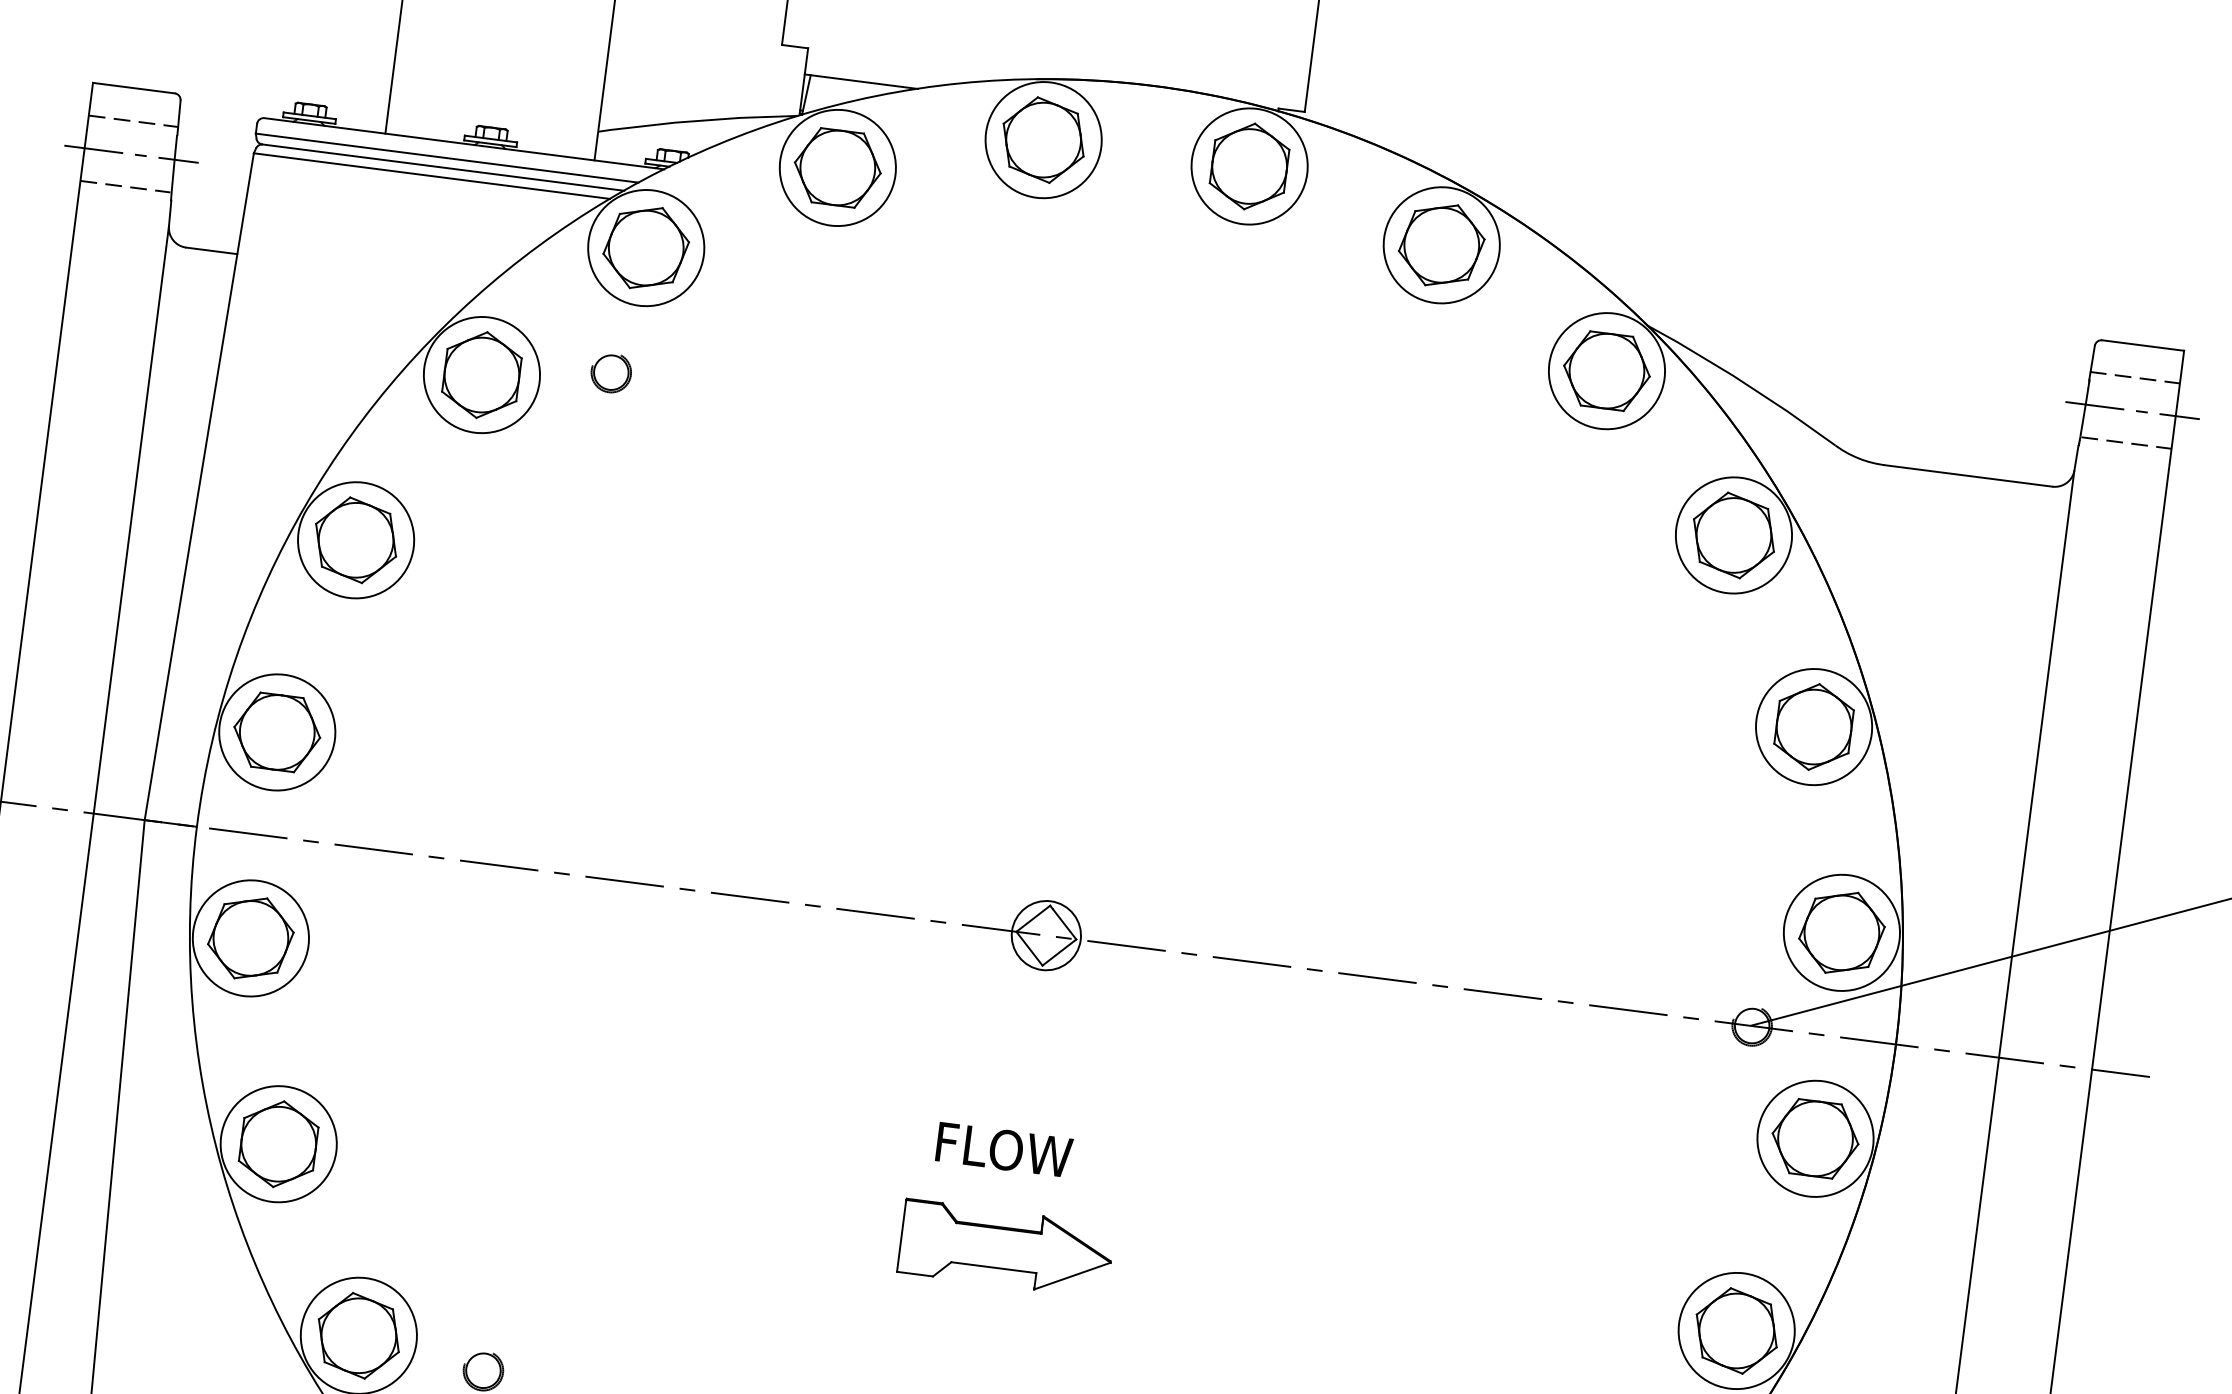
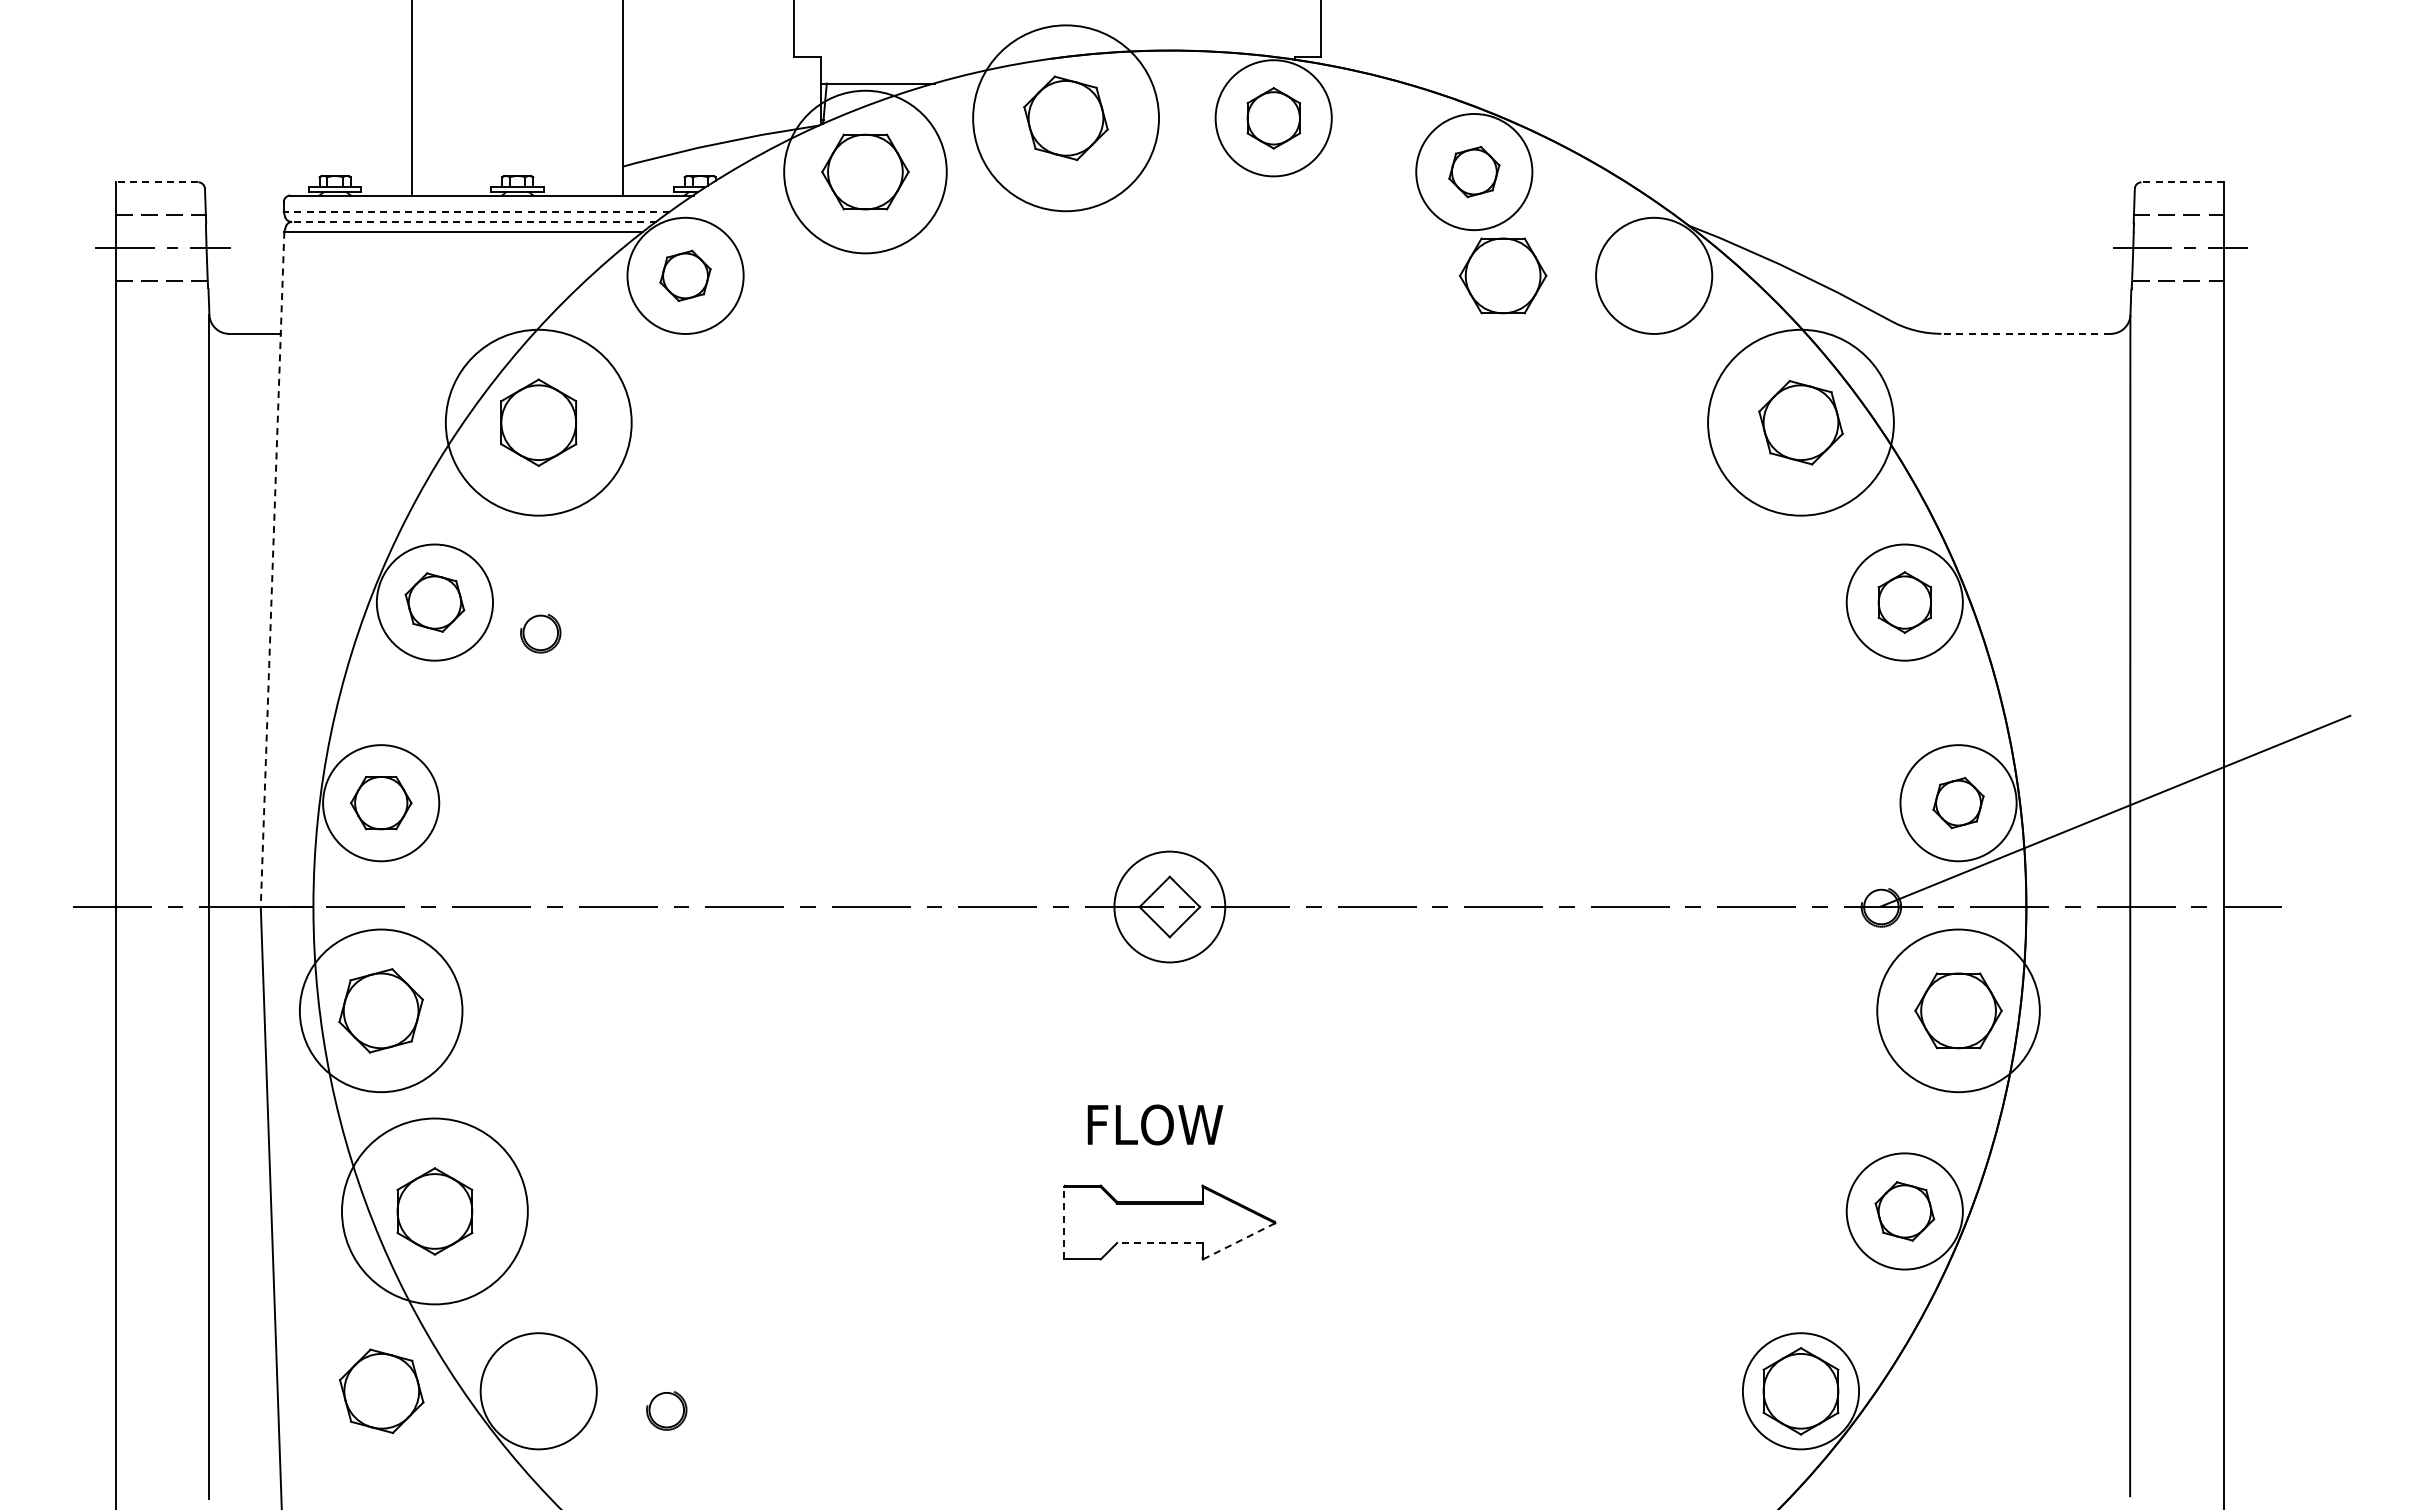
line: (133, 88) -> (156, 182), solid -> dashed
circle: (1043, 140) -> (1065, 118), size x1.6
line: (447, 157) -> (476, 211), solid -> dashed
part: (1249, 166) -> (1273, 118), size x0.7
line: (442, 167) -> (473, 221), solid -> dashed
circle: (837, 167) -> (865, 171), size x1.4
part: (1442, 244) -> (1474, 171), size x0.6
part: (646, 247) -> (685, 275), size x0.6
line: (2142, 345) -> (2182, 182), solid -> dashed
part: (1607, 370) -> (1503, 275), moved
part: (610, 373) -> (540, 633), moved
circle: (481, 374) -> (538, 422), size x1.6
line: (1968, 475) -> (2026, 333), solid -> dashed
line: (199, 486) -> (272, 569), solid -> dashed
circle: (1733, 535) -> (1800, 422), size x1.6
part: (355, 540) -> (434, 602), size x0.7
part: (1813, 726) -> (1904, 602), size x0.7
part: (277, 731) -> (381, 802), size x0.7
part: (1841, 932) -> (1958, 802), size x0.6
circle: (1046, 935) -> (1169, 906), size x1.6
circle: (251, 938) -> (381, 1010), size x1.4
circle: (1815, 1138) -> (1958, 1010), size x1.4
circle: (278, 1144) -> (434, 1211), size x1.6
line: (901, 1235) -> (1064, 1222), solid -> dashed
line: (993, 1268) -> (1159, 1243), solid -> dashed
line: (1072, 1276) -> (1239, 1241), solid -> dashed
part: (1736, 1330) -> (1904, 1211), size x0.7
part: (358, 1334) -> (381, 1390), moved

